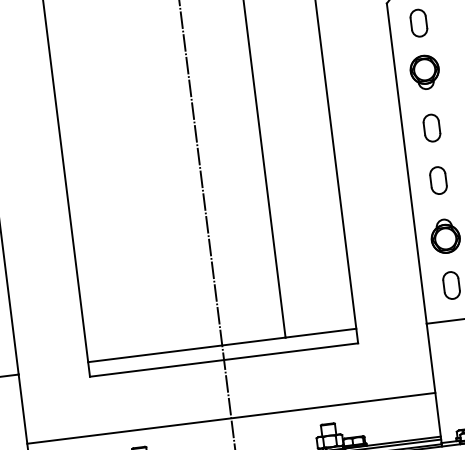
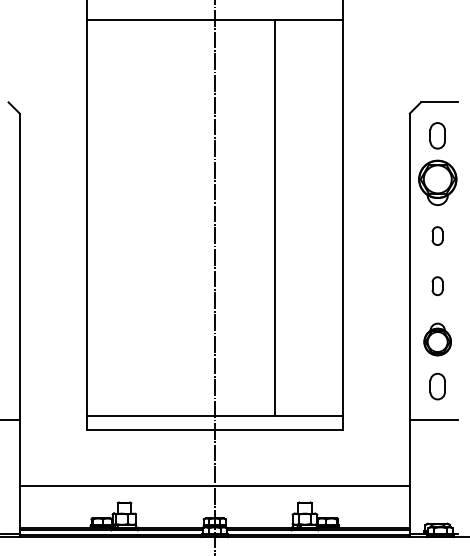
part: (424, 72) -> (437, 182), size x1.4
part: (431, 127) -> (437, 235), size x0.7
part: (438, 179) -> (437, 285), size x0.7

